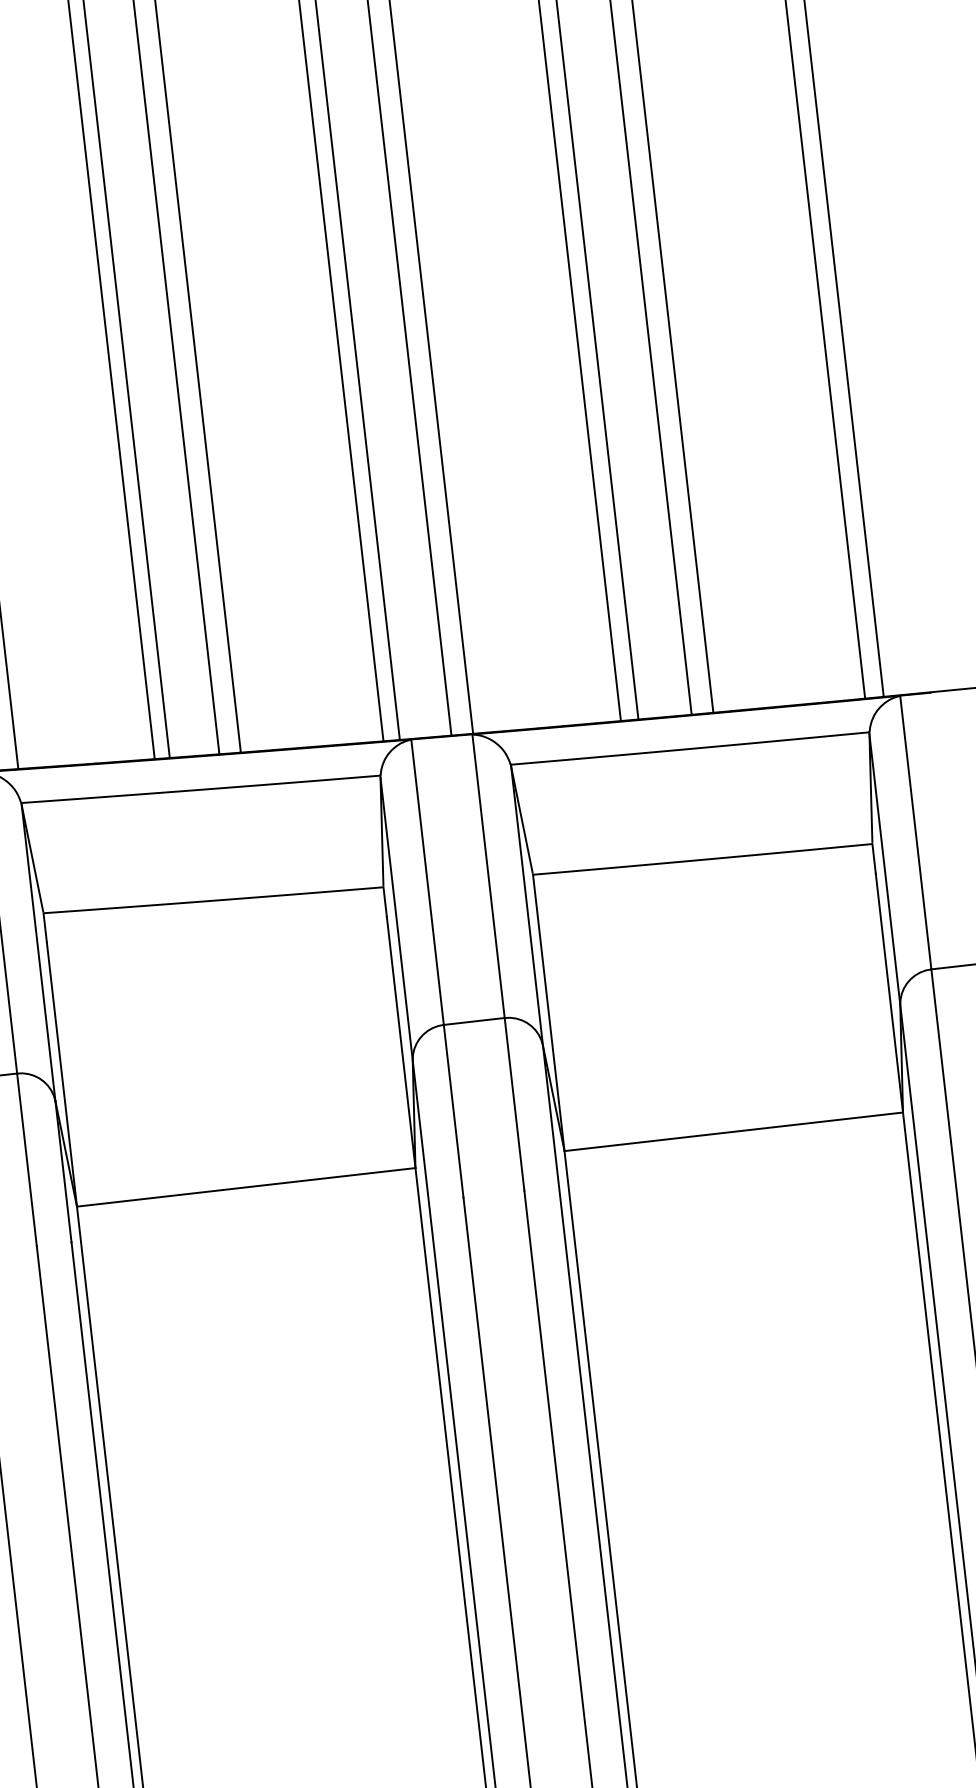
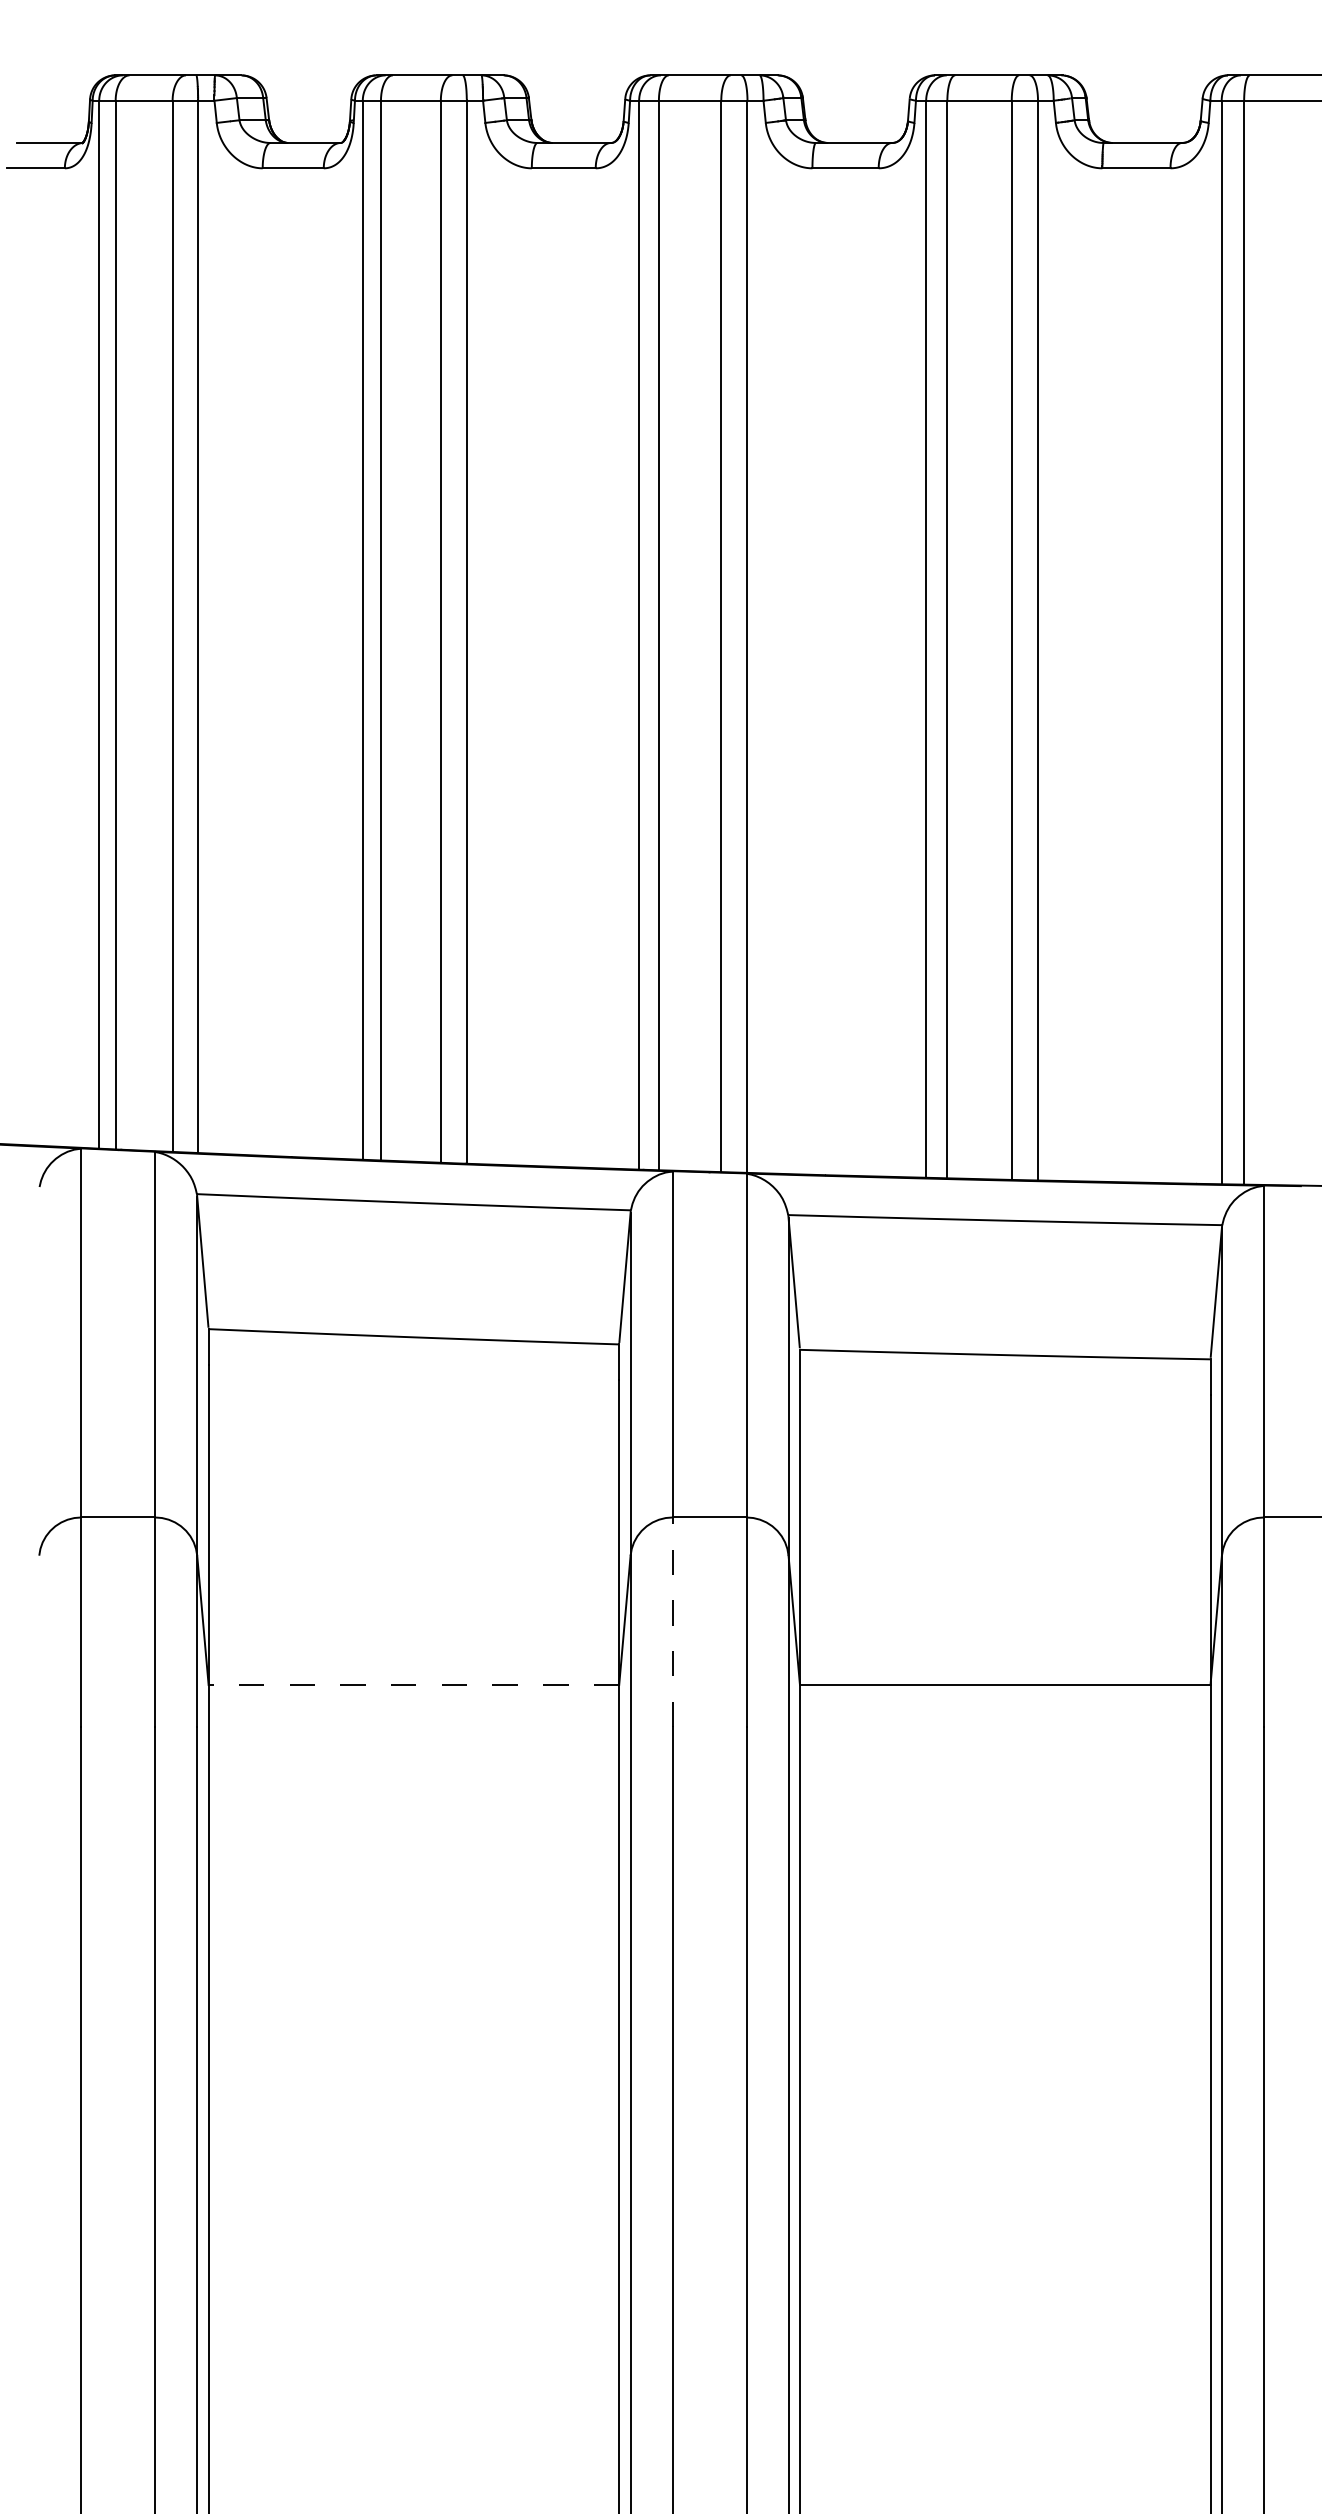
line: (453, 1111) -> (672, 1622), solid -> dashed
line: (245, 1187) -> (413, 1685), solid -> dashed

